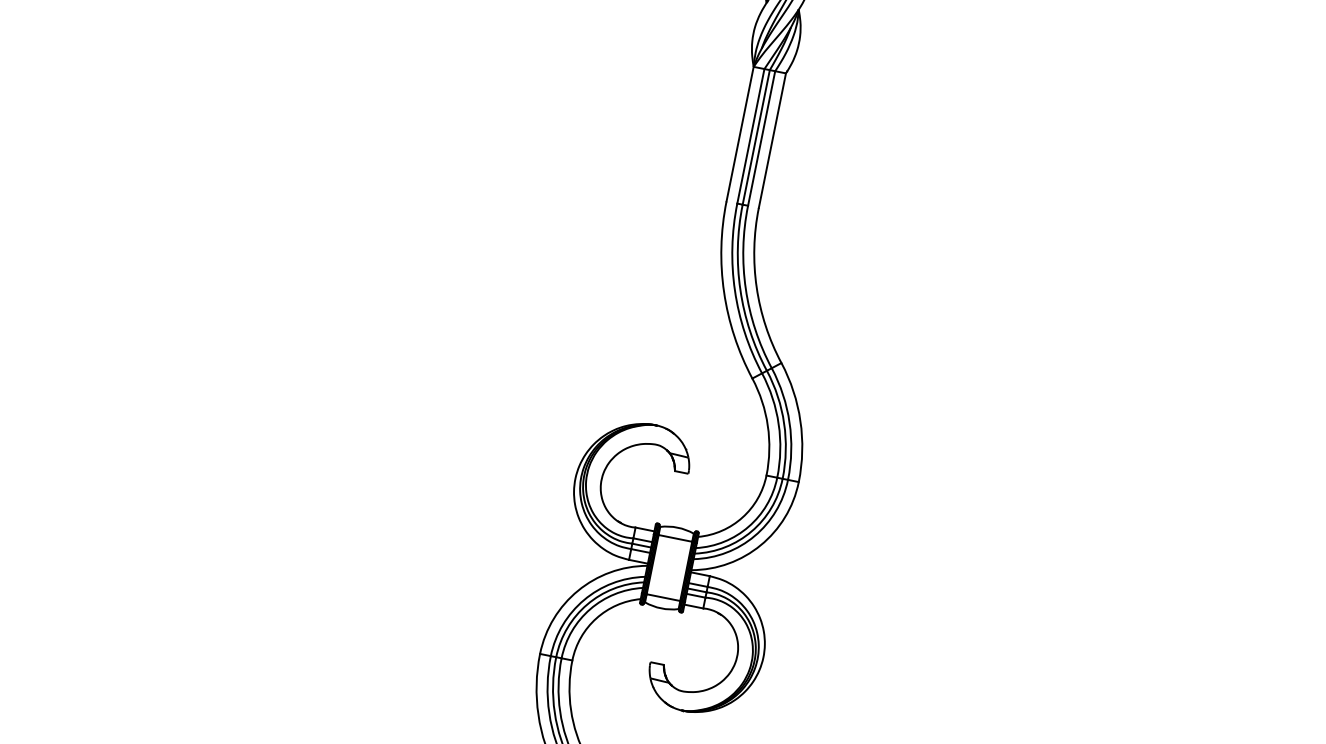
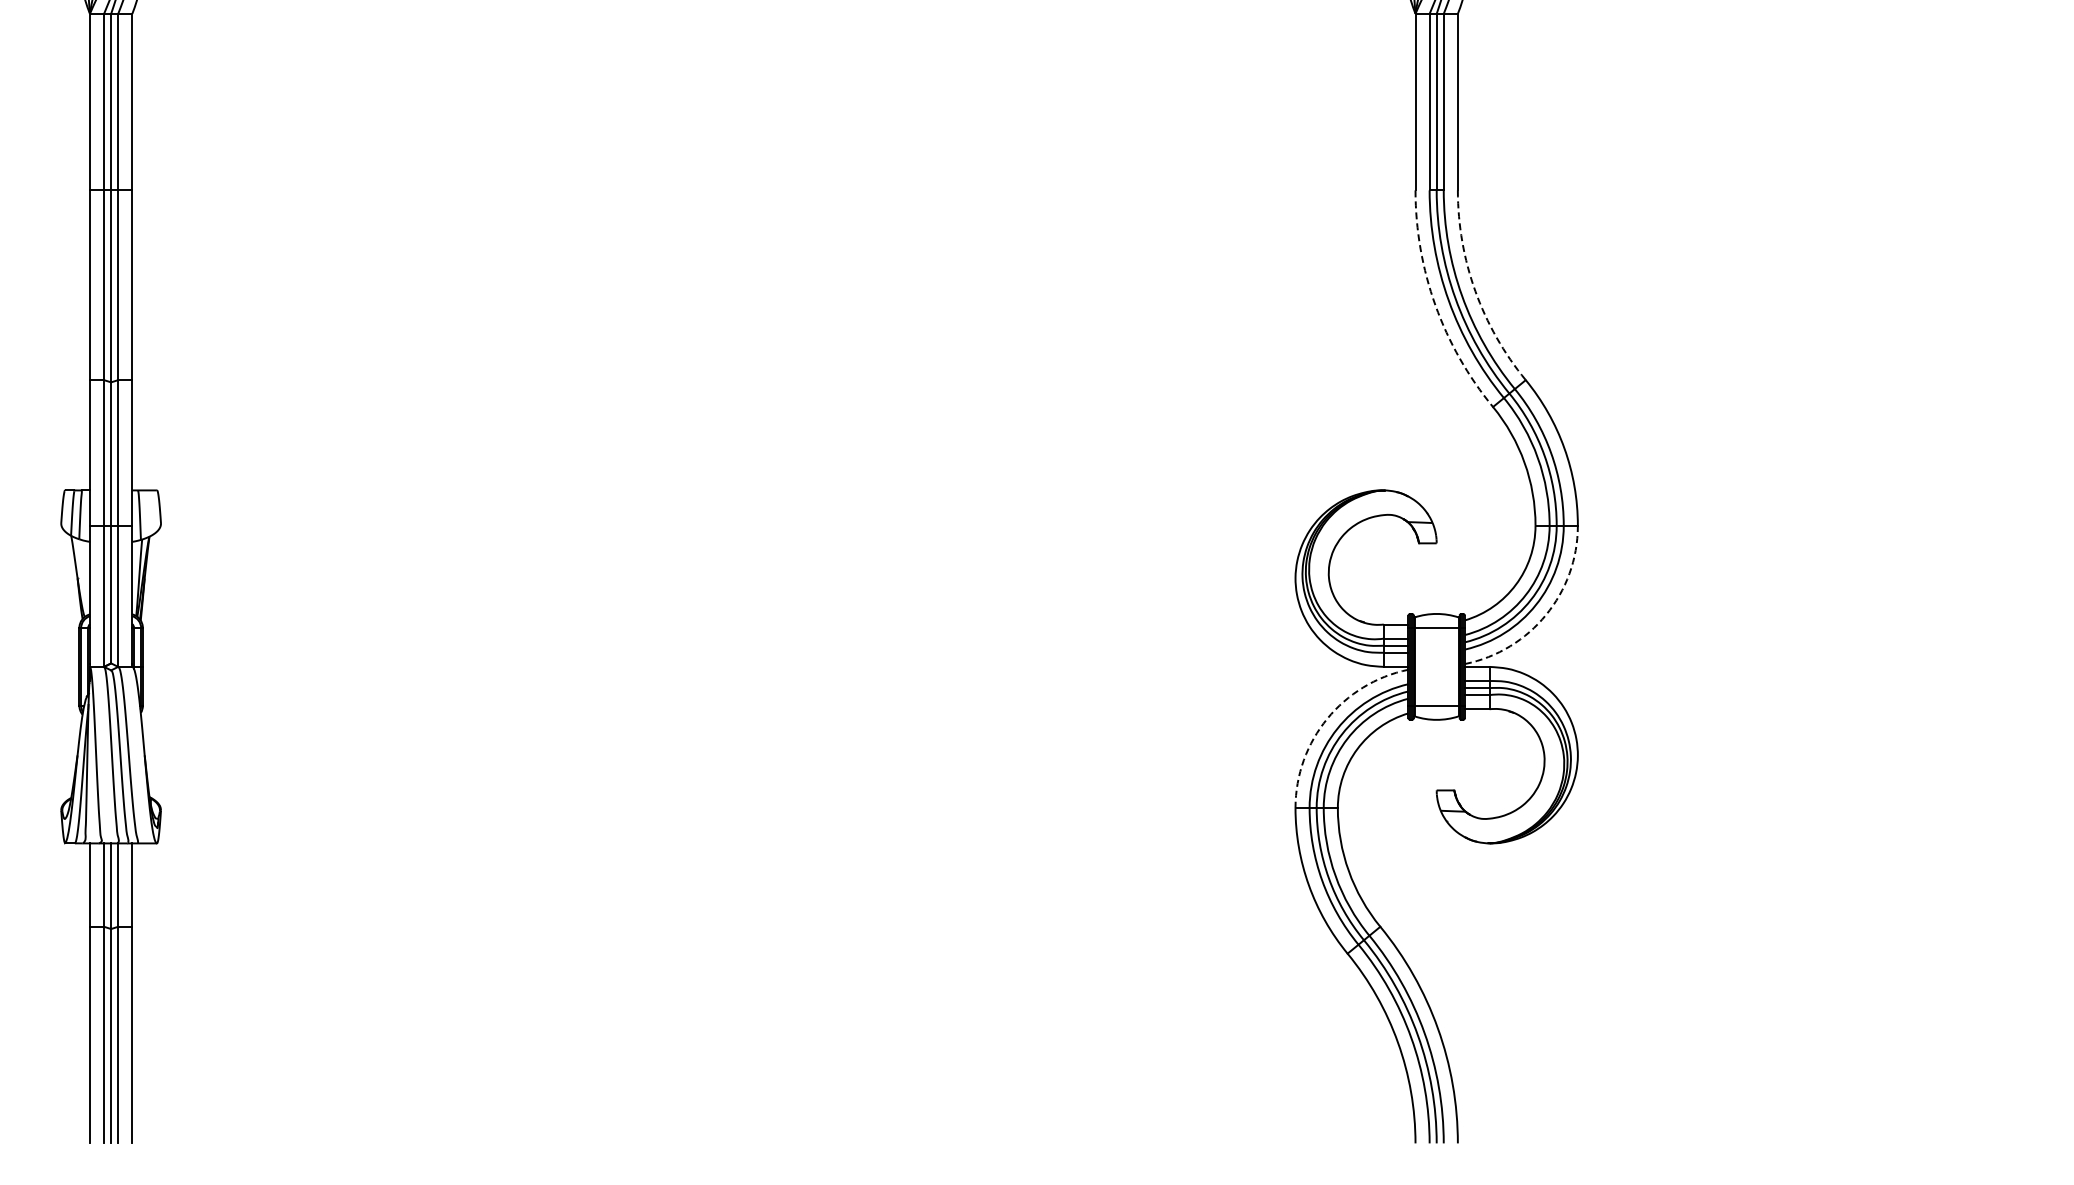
arc: (756, 287) -> (1475, 291), solid -> dashed
arc: (724, 292) -> (1435, 305), solid -> dashed
arc: (761, 545) -> (1546, 615), solid -> dashed
arc: (578, 590) -> (1327, 718), solid -> dashed

